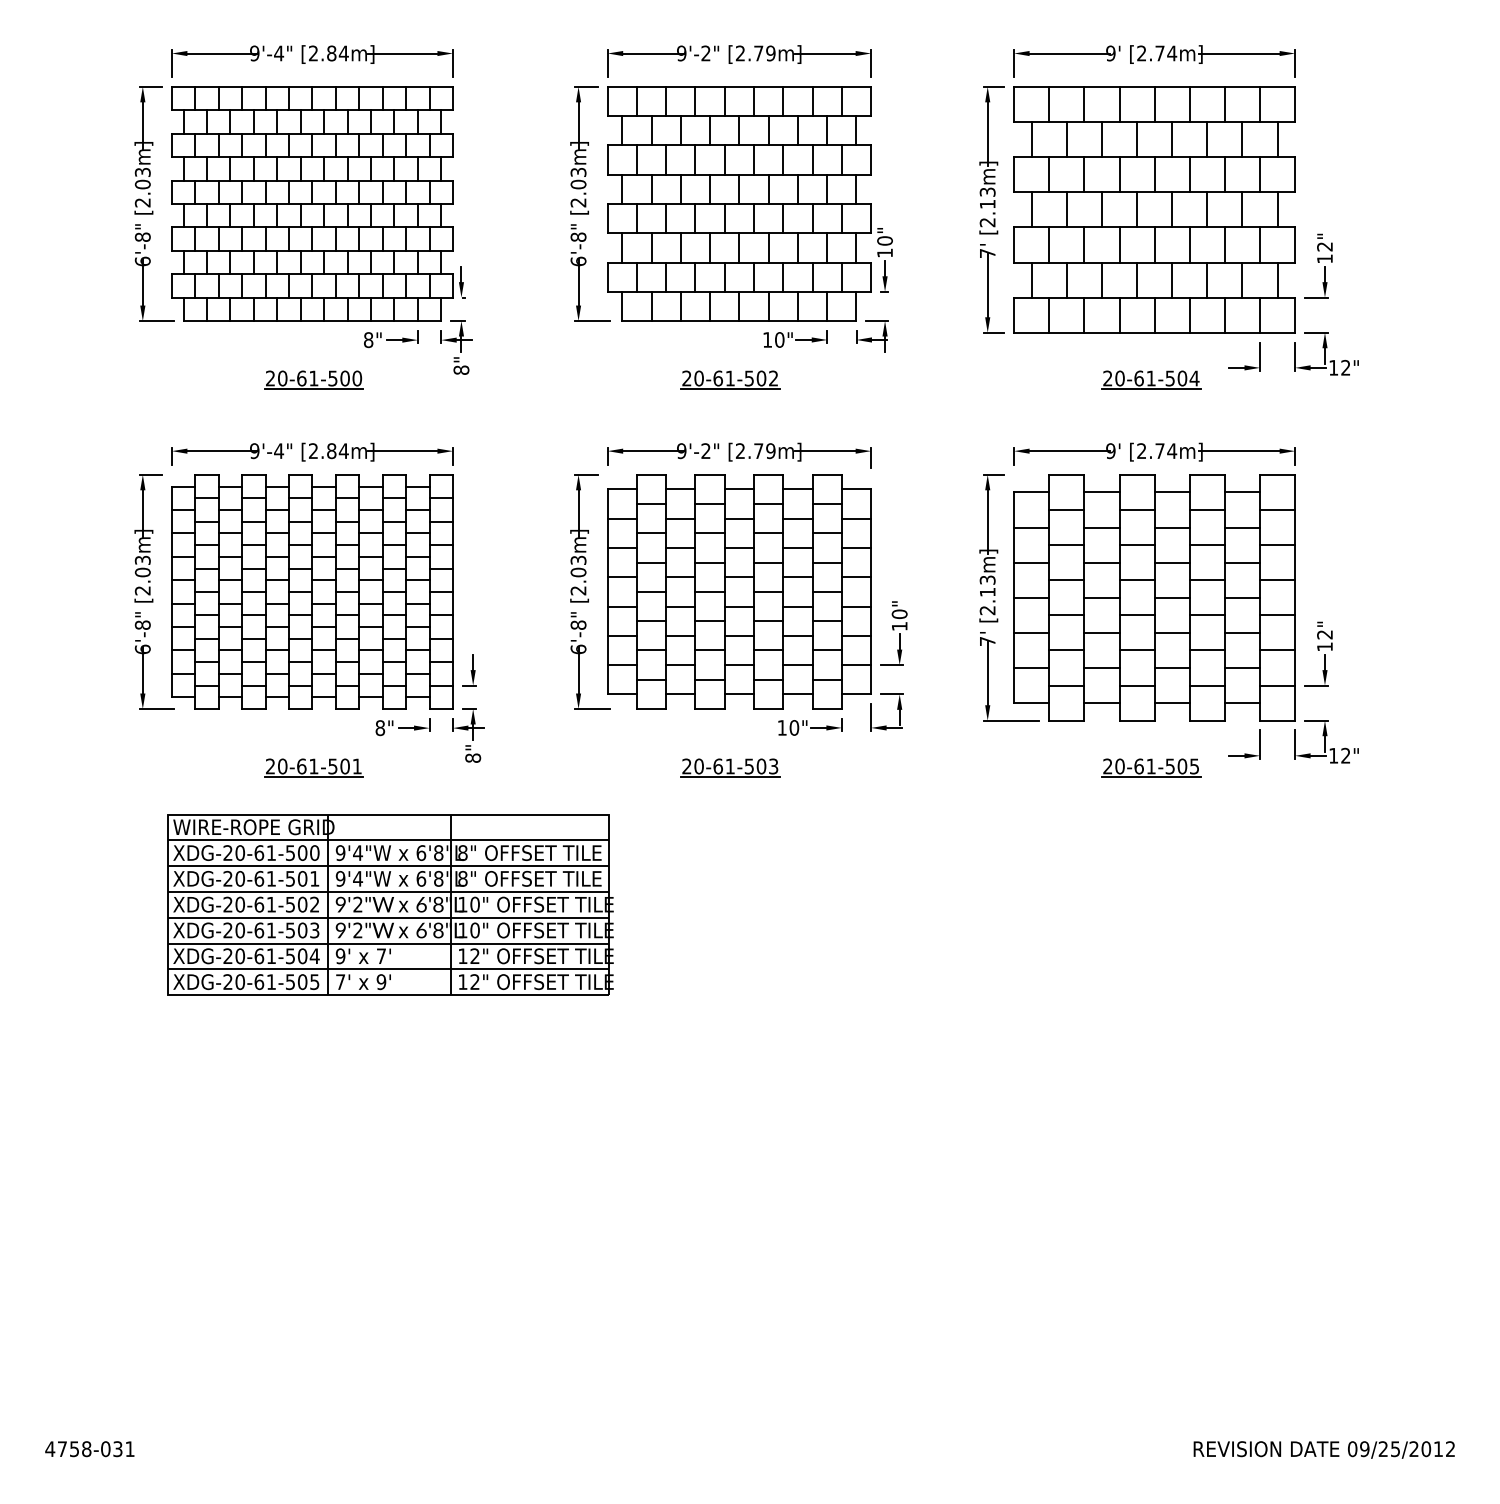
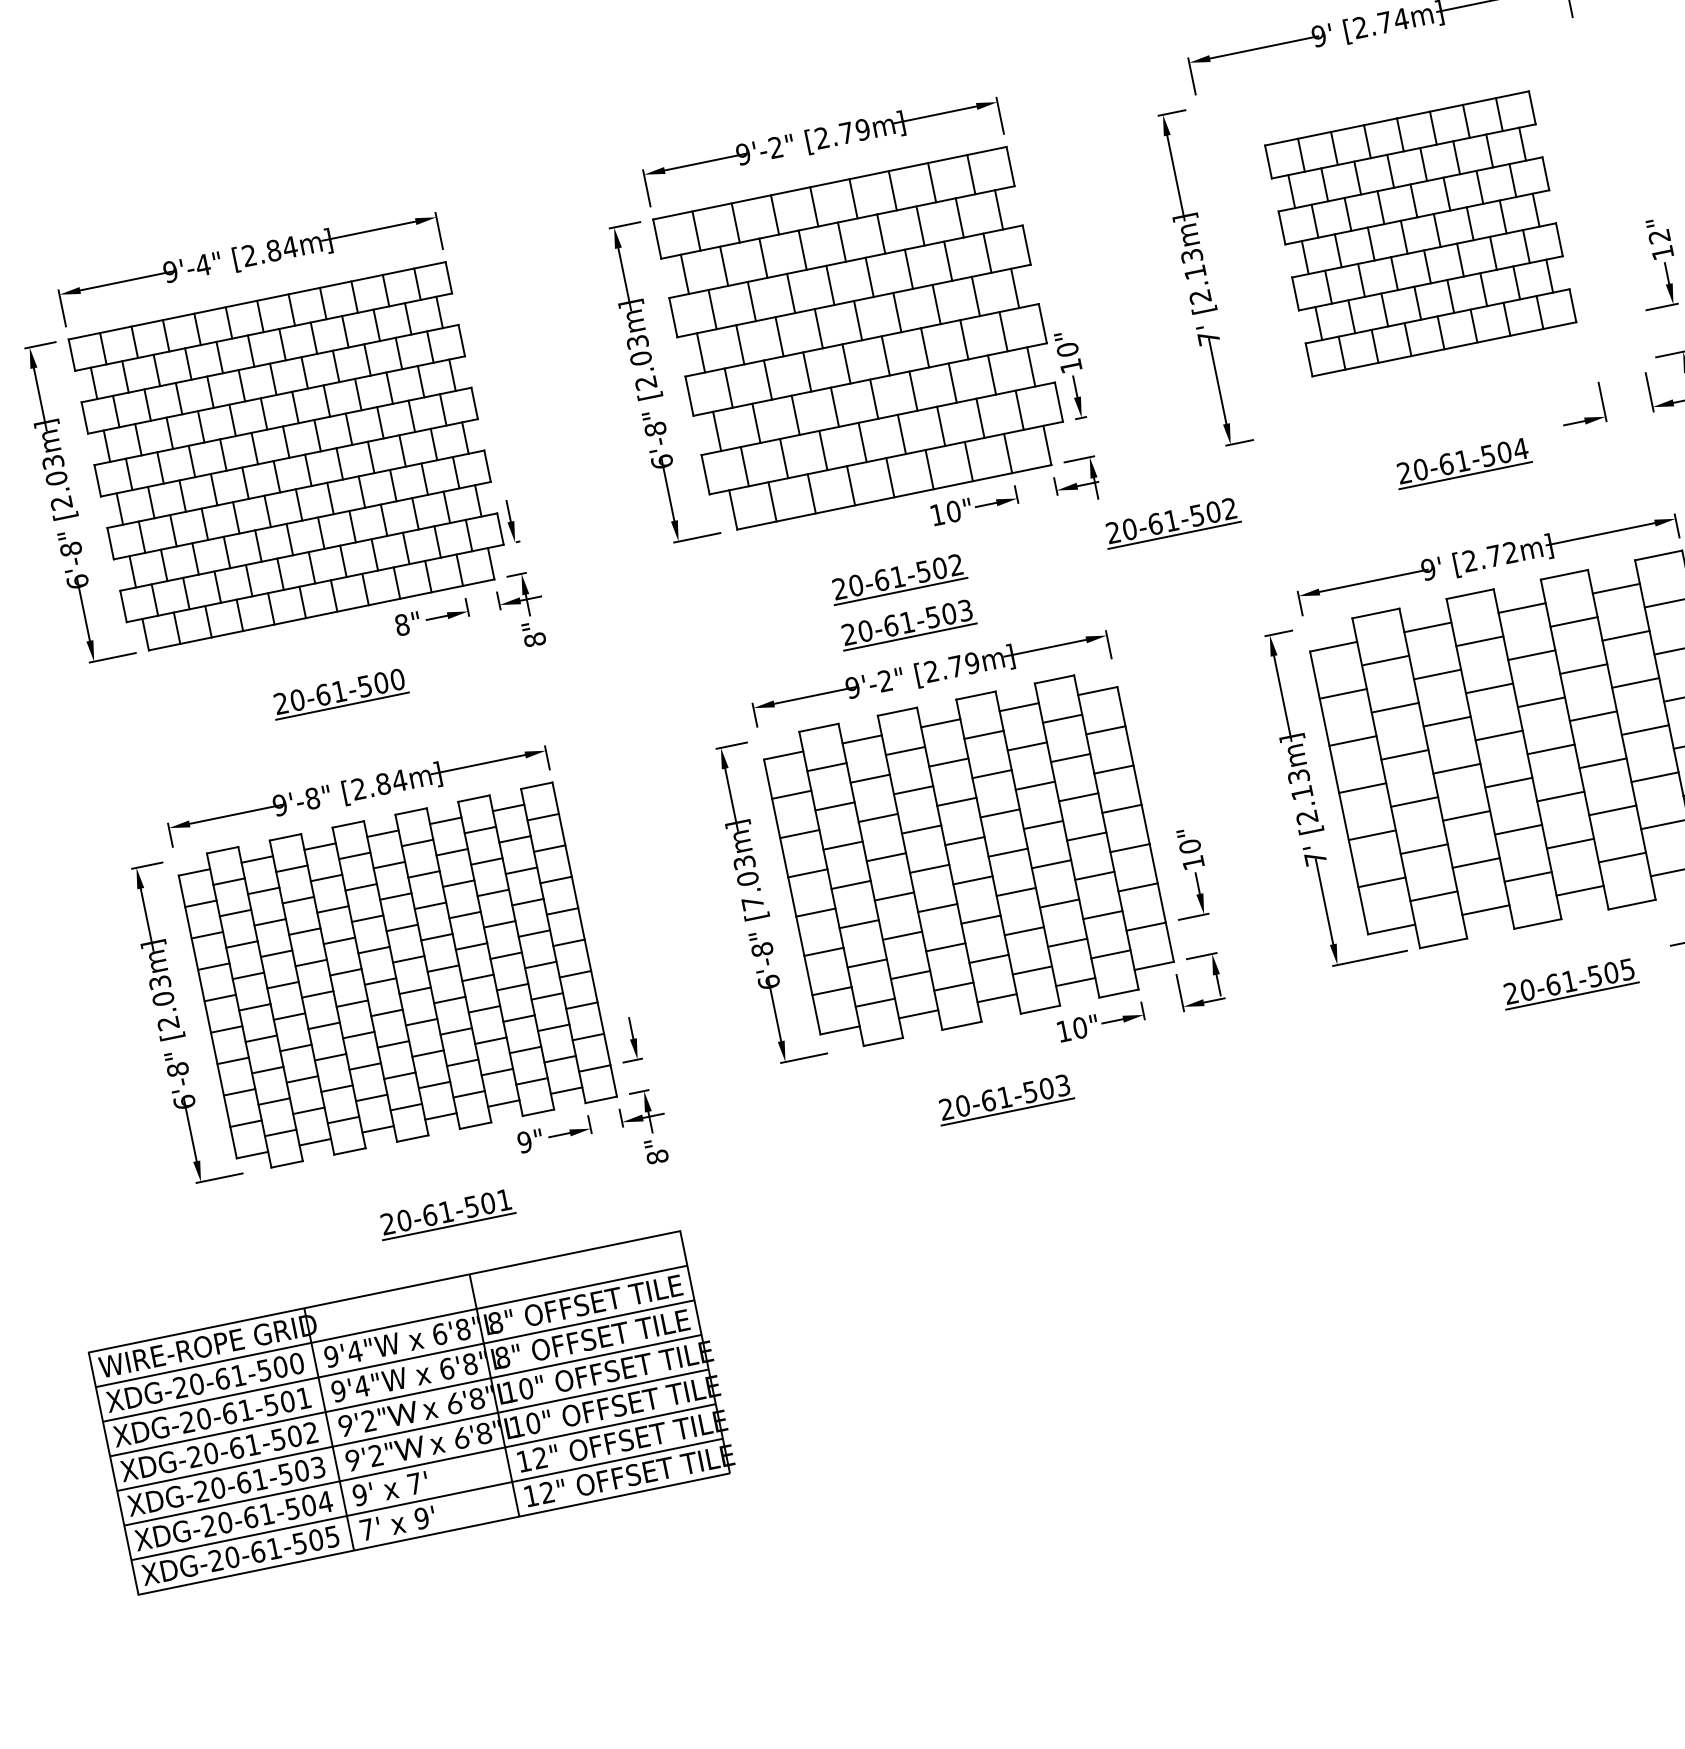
part: (1154, 209) -> (1420, 233), size x0.7
part: (934, 379) -> (1172, 522), added
part: (730, 413) -> (907, 623), added
text: (1172, 450) -> (1511, 551), [2.74m] -> [2.72m]
text: (279, 451) -> (313, 798), 9'-4" -> 9'-8"
text: (578, 590) -> (752, 903), [2.03m] -> [7.03m]
text: (380, 728) -> (525, 1142), 8" -> 9"
part: (390, 904) -> (412, 1411), moved

